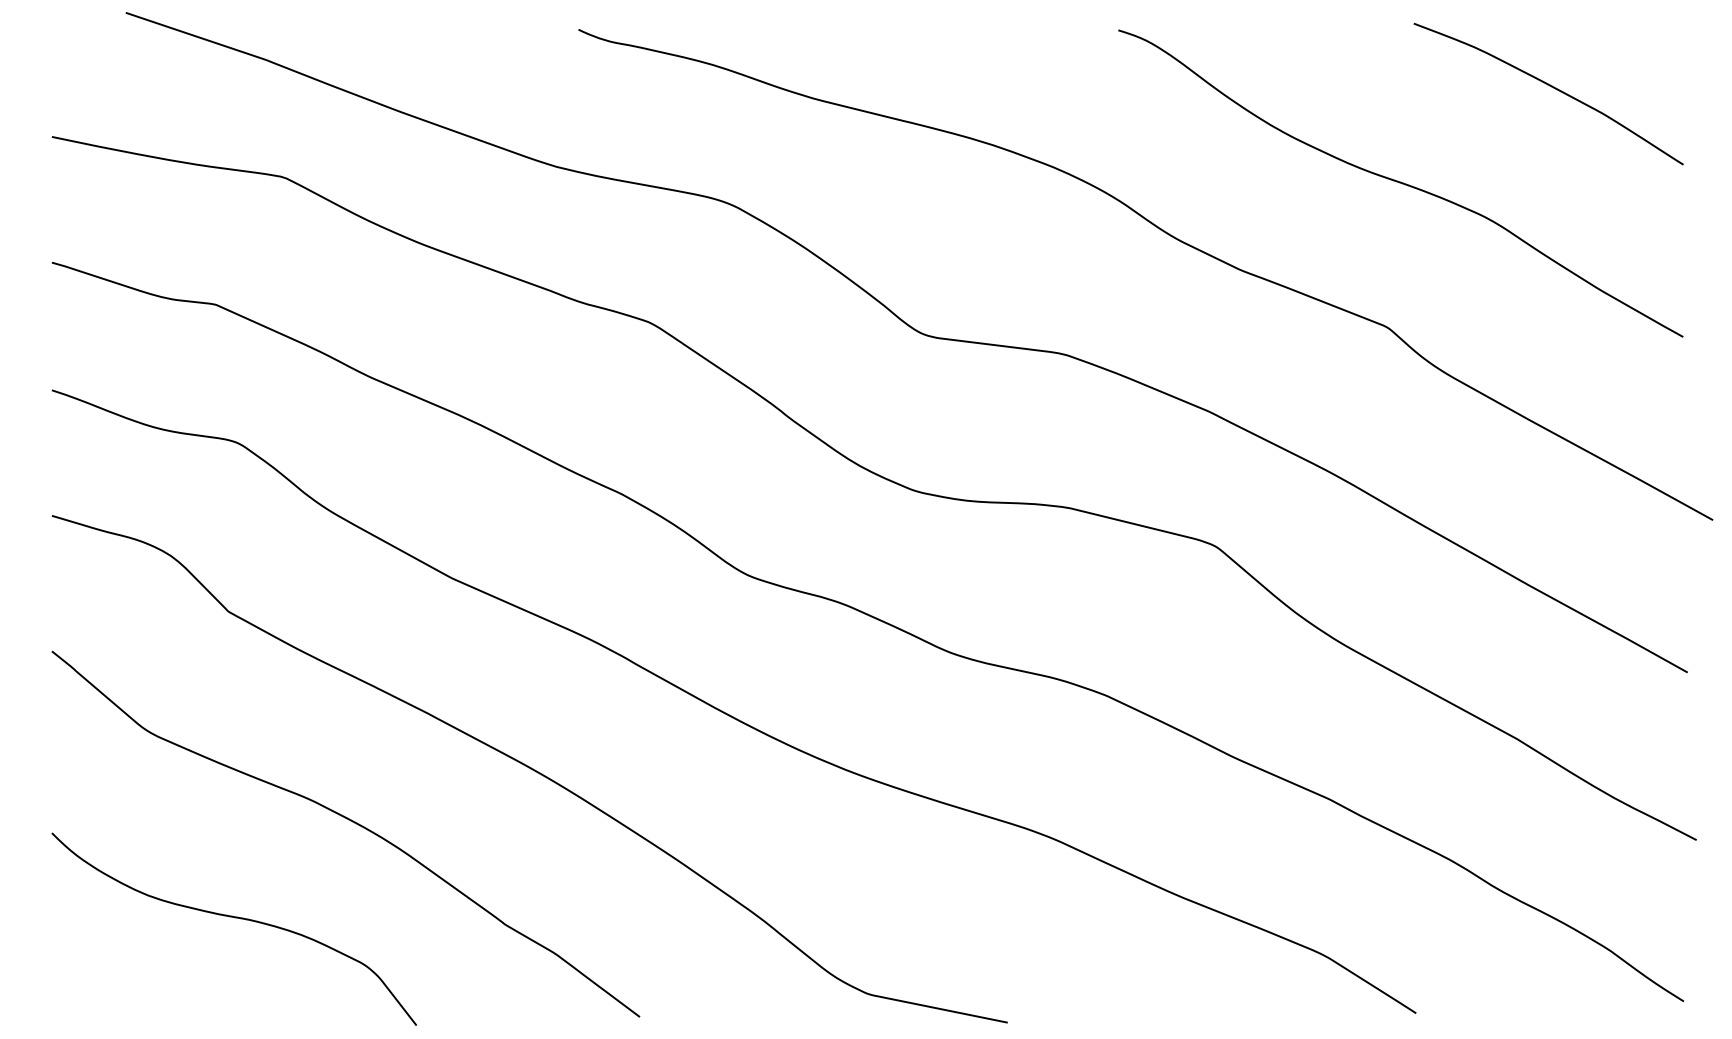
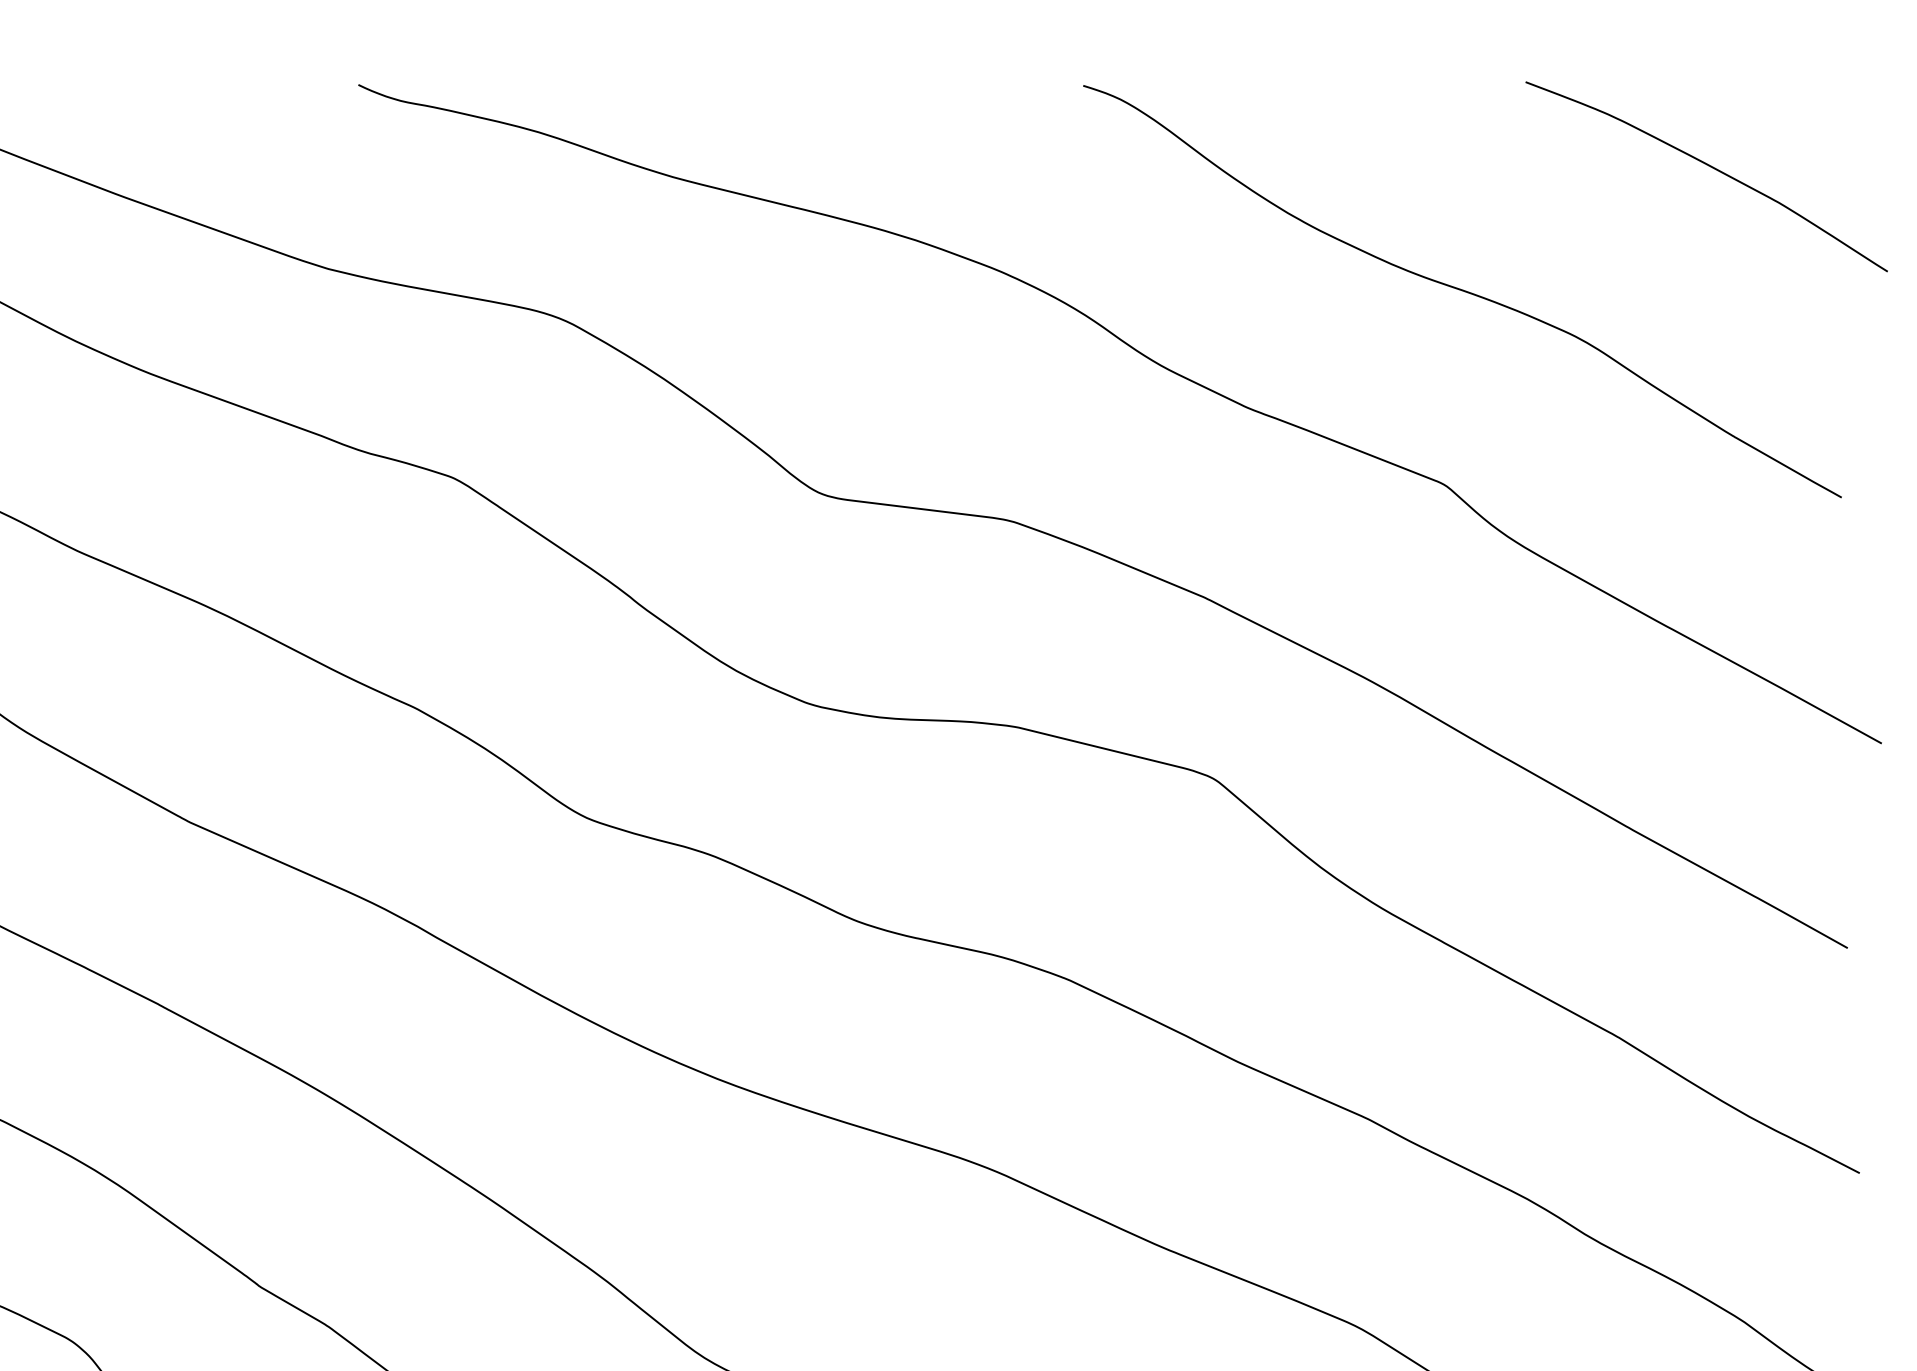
curve: (1551, 87) -> (1710, 167), moved

